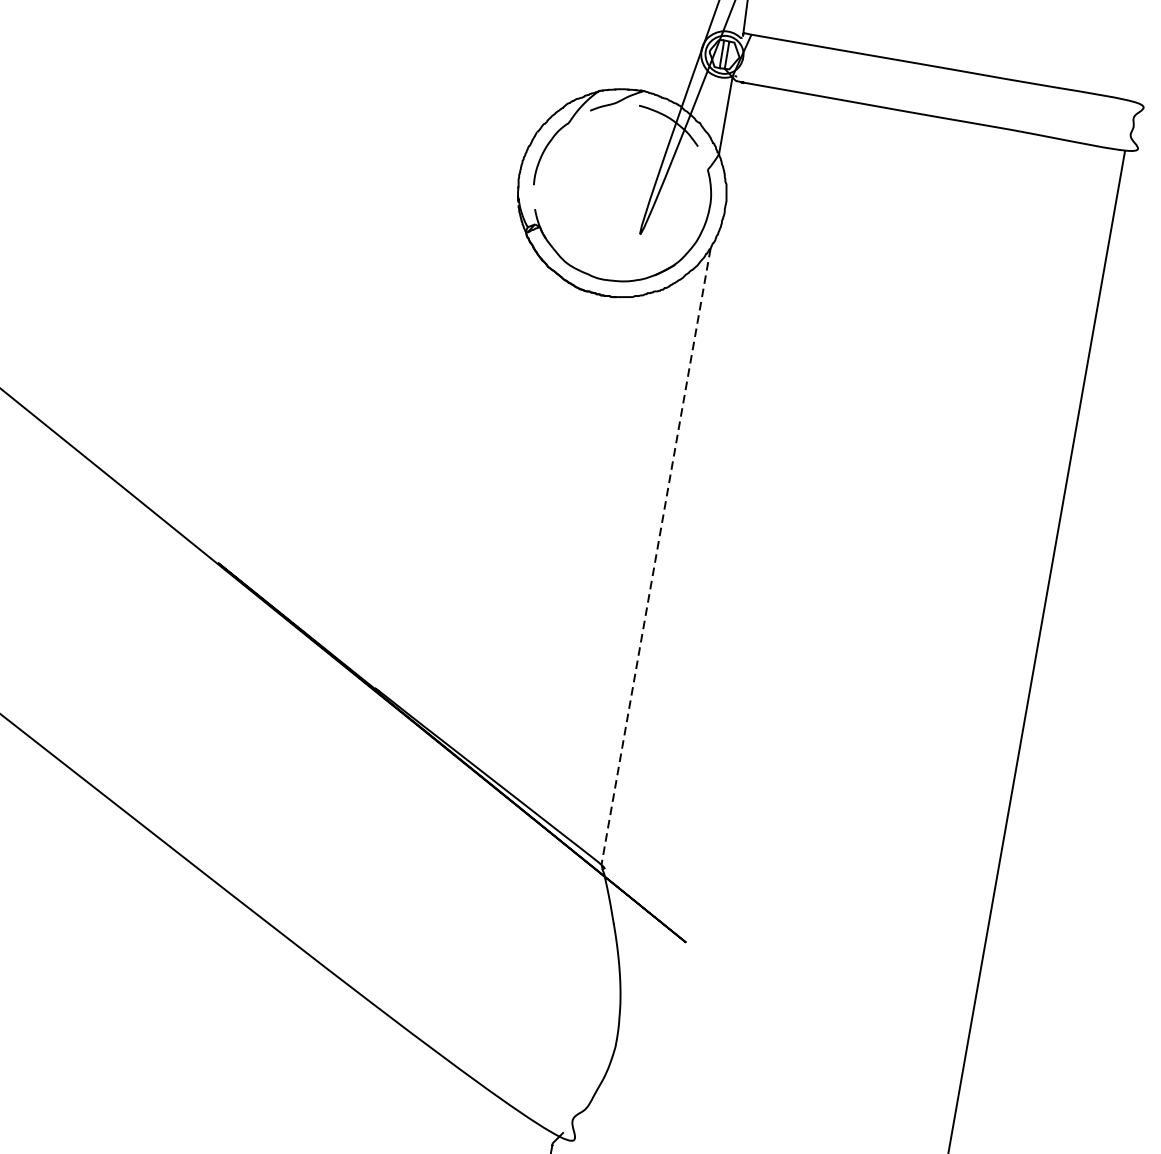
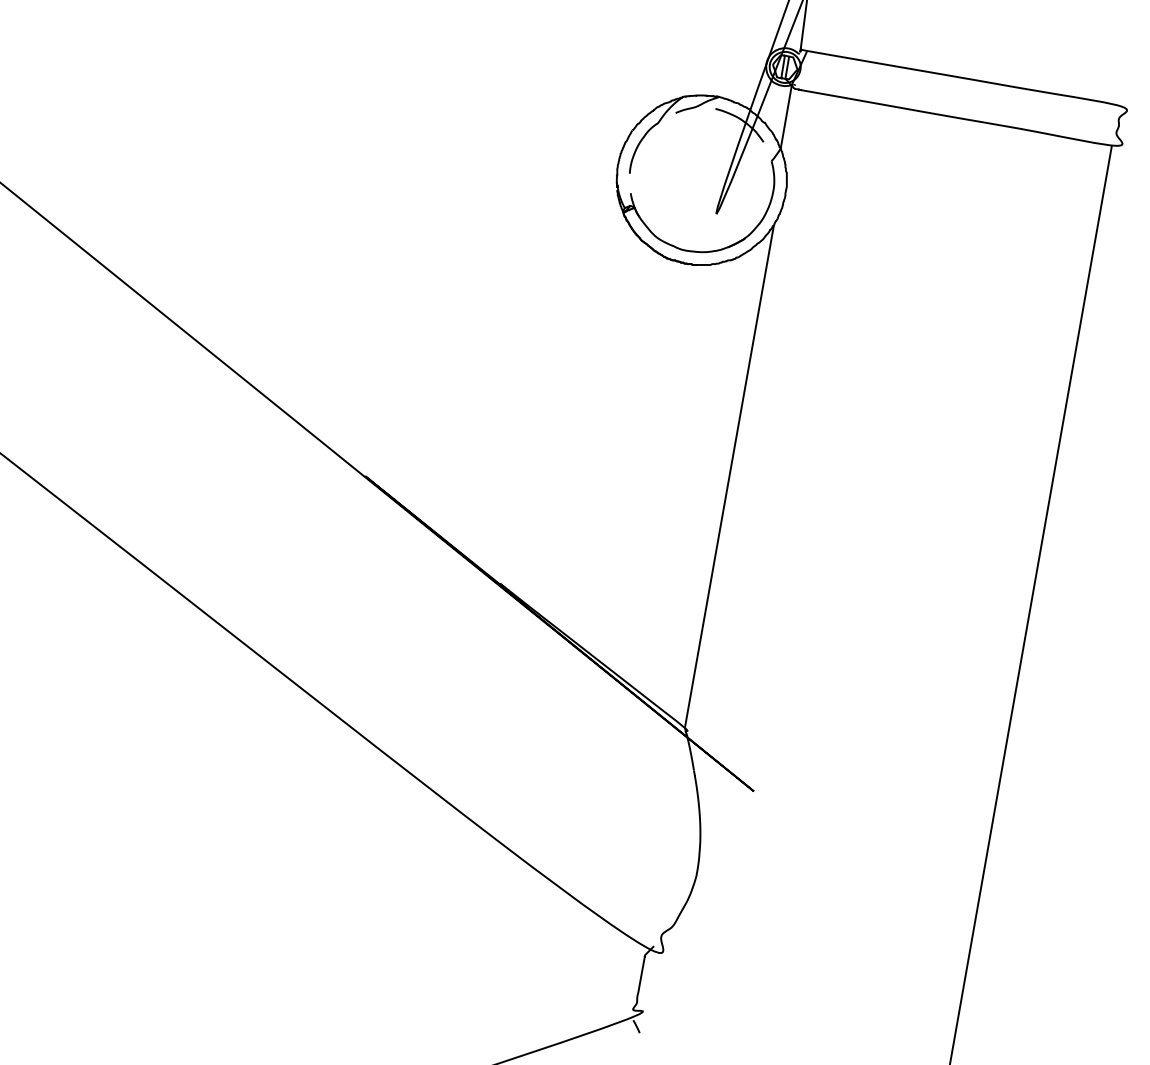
line: (656, 556) -> (729, 476), dashed -> solid

